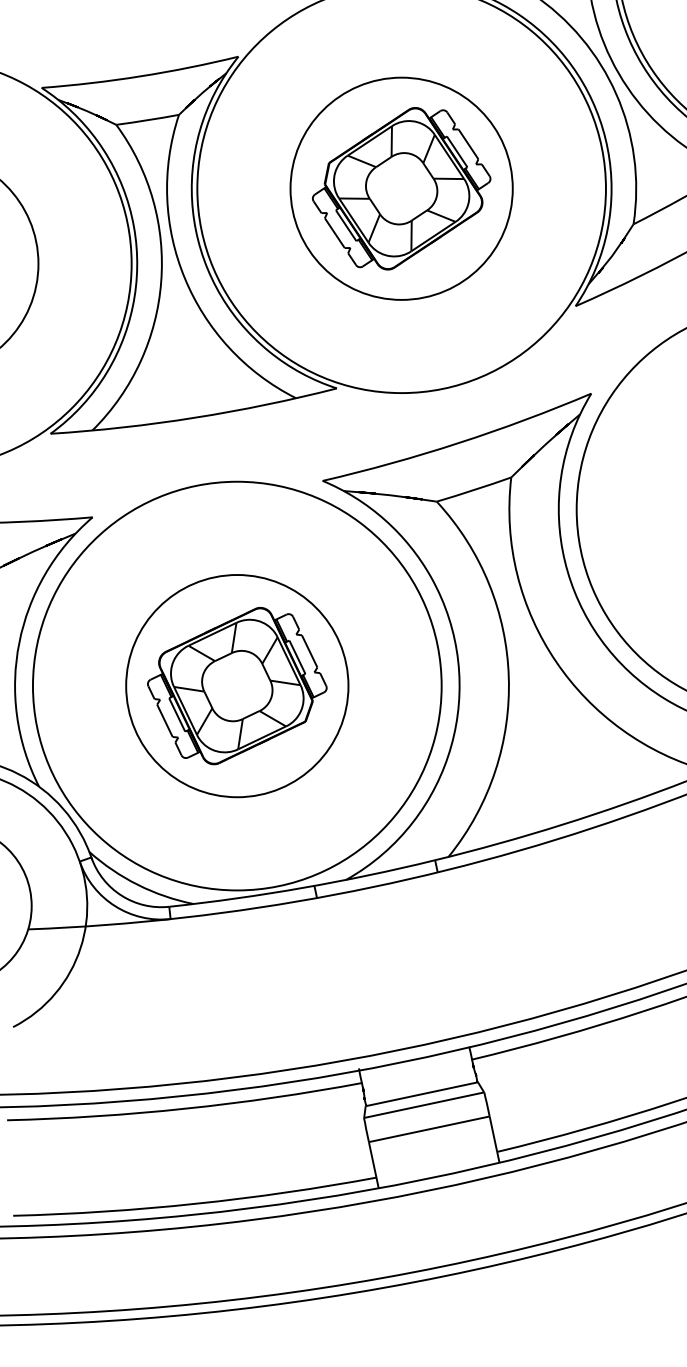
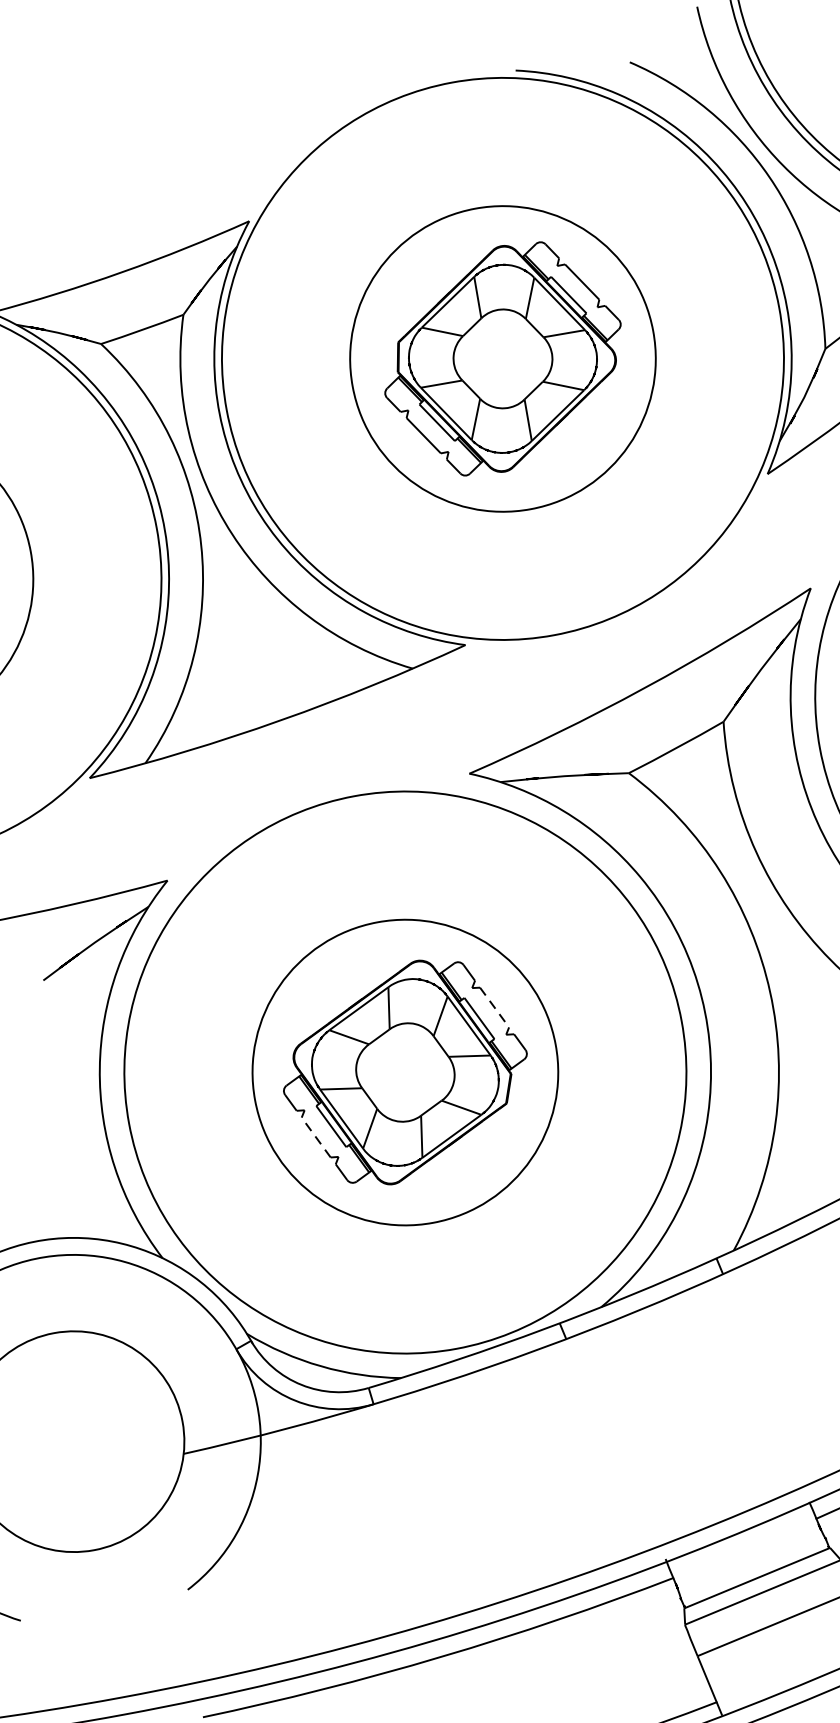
line: (309, 651) -> (494, 1007), solid -> dashed
line: (164, 720) -> (315, 1137), solid -> dashed

